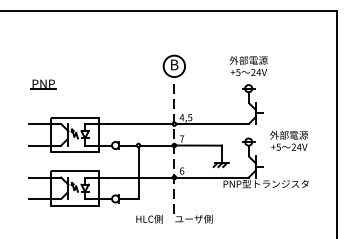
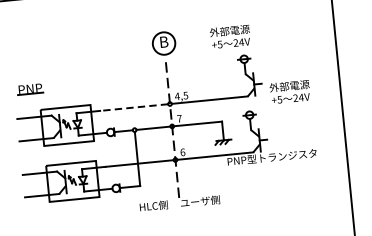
text: (248, 66) -> (230, 37), moved
part: (43, 84) -> (30, 89), moved
line: (139, 124) -> (133, 108), solid -> dashed
text: (289, 140) -> (290, 91), moved

